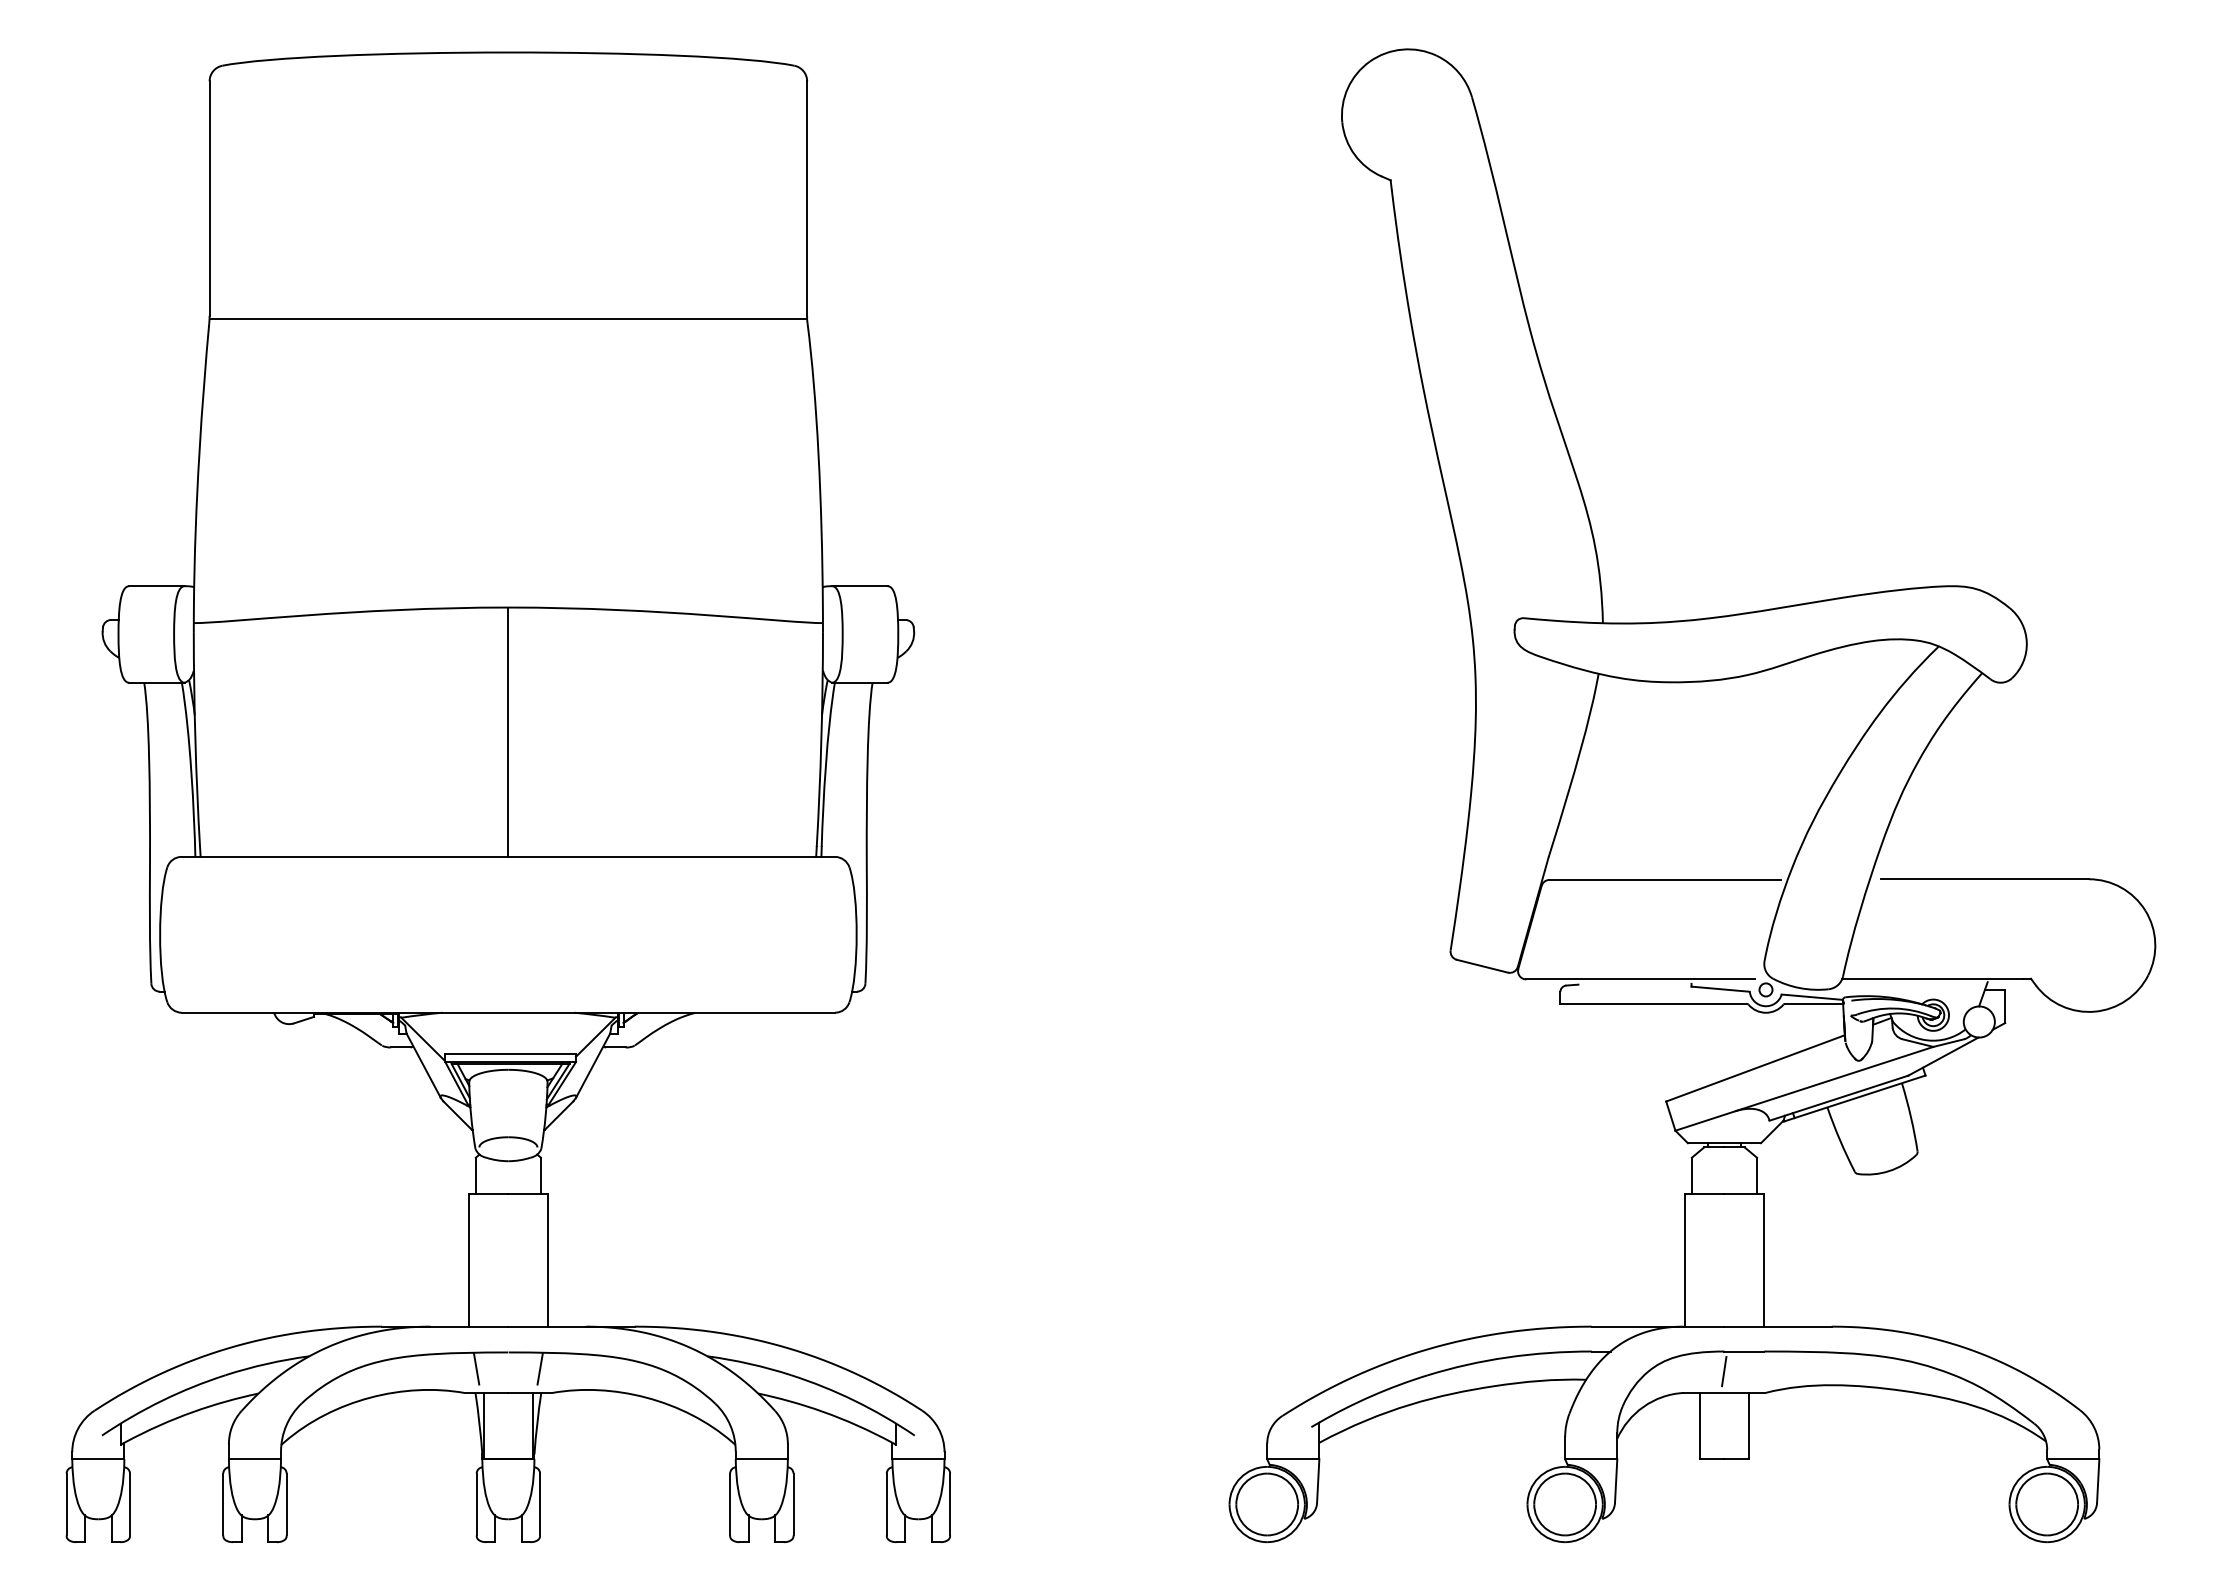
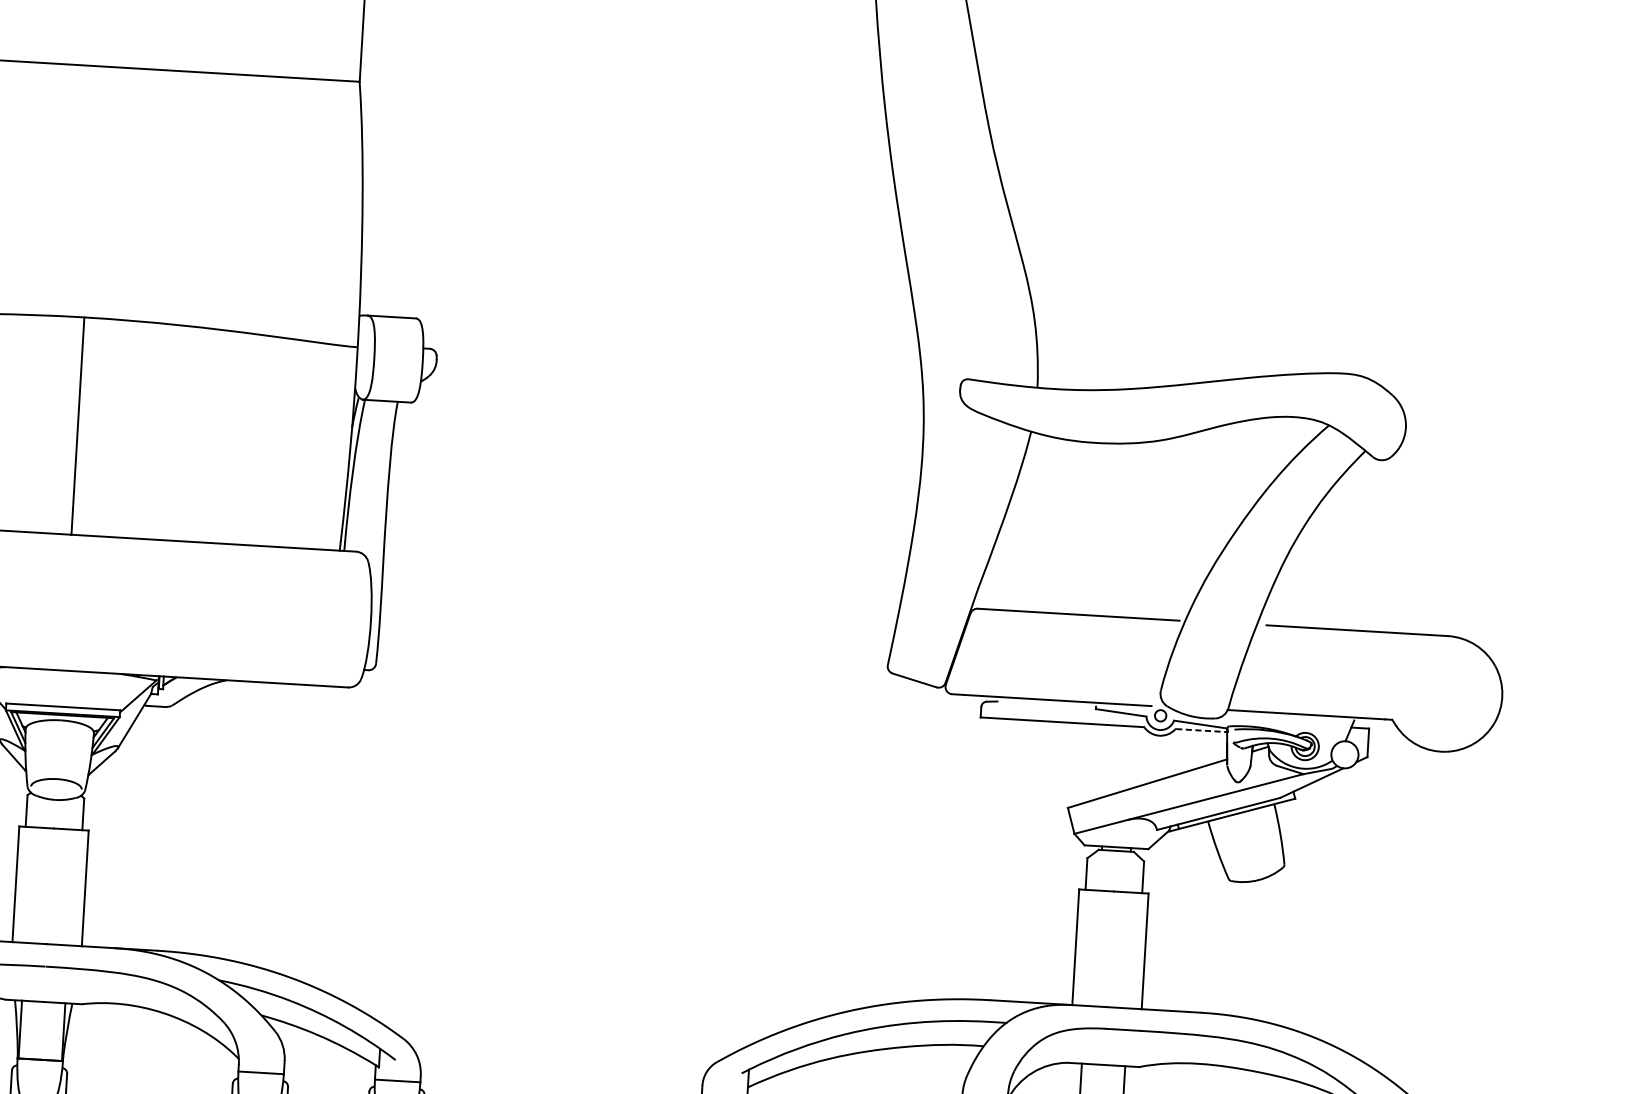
line: (1814, 1004) -> (1202, 731), solid -> dashed
line: (476, 1368) -> (17, 978), removed
line: (539, 1368) -> (72, 982), removed
line: (1724, 1371) -> (1104, 1046), removed

